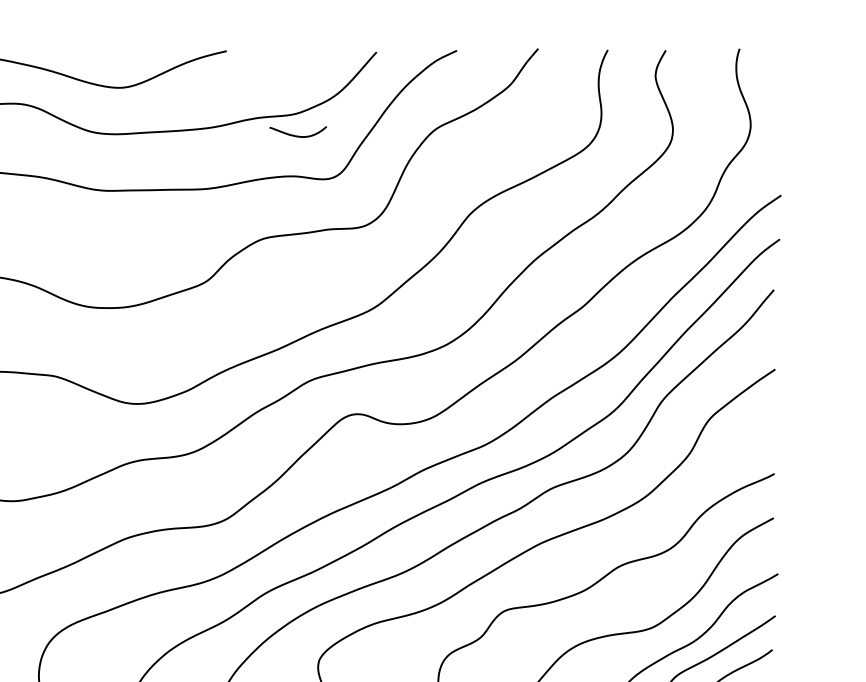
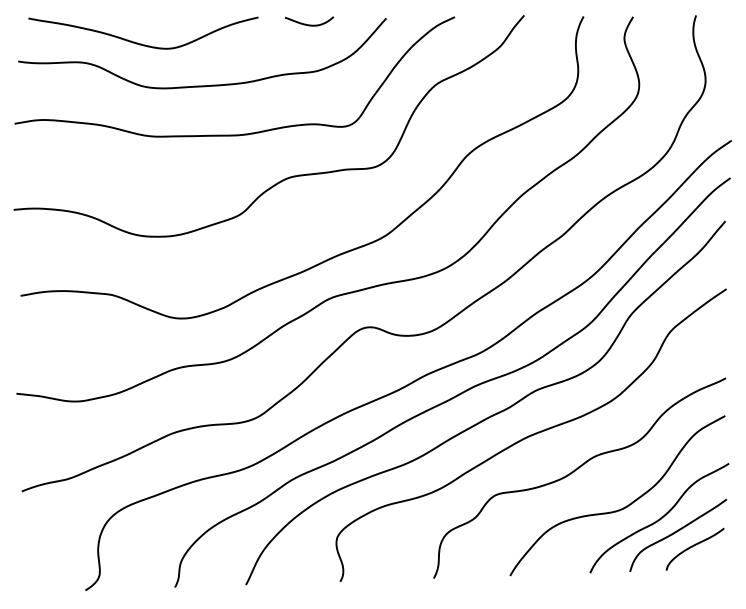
curve: (298, 135) -> (309, 24), moved

